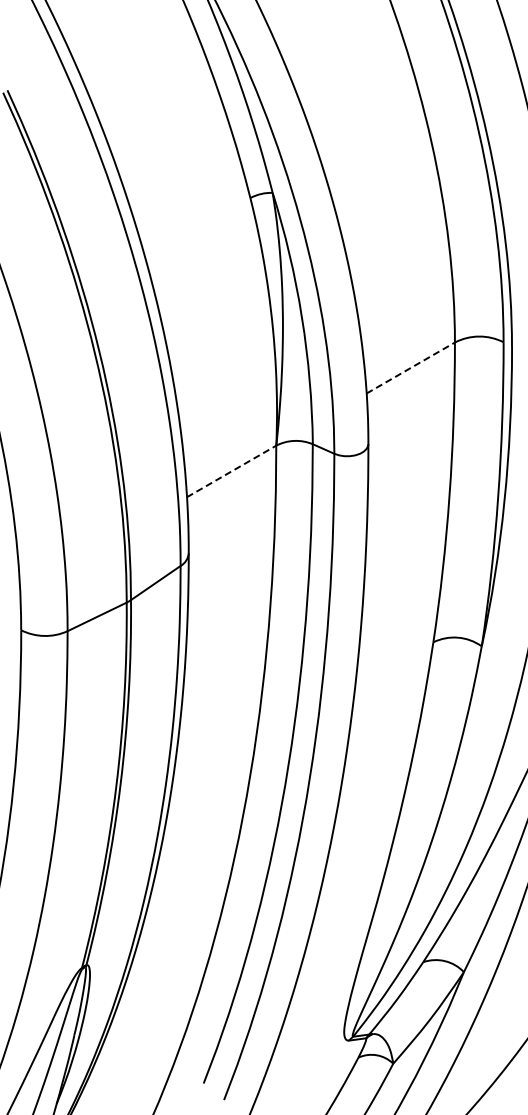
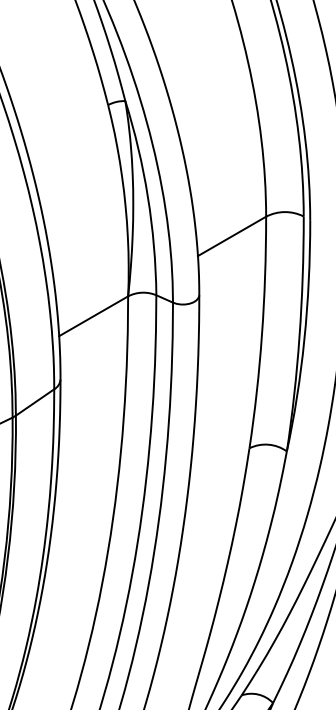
line: (411, 367) -> (232, 235), dashed -> solid
line: (231, 471) -> (93, 316), dashed -> solid

